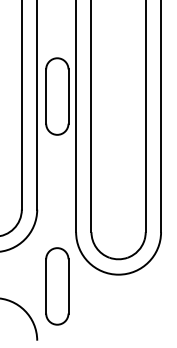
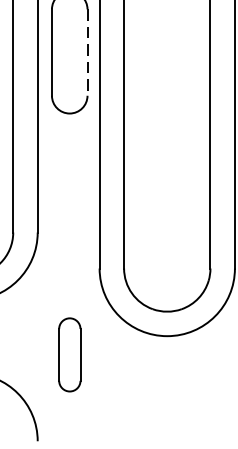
line: (68, 97) -> (87, 54), solid -> dashed
part: (57, 286) -> (69, 354), size x0.6

